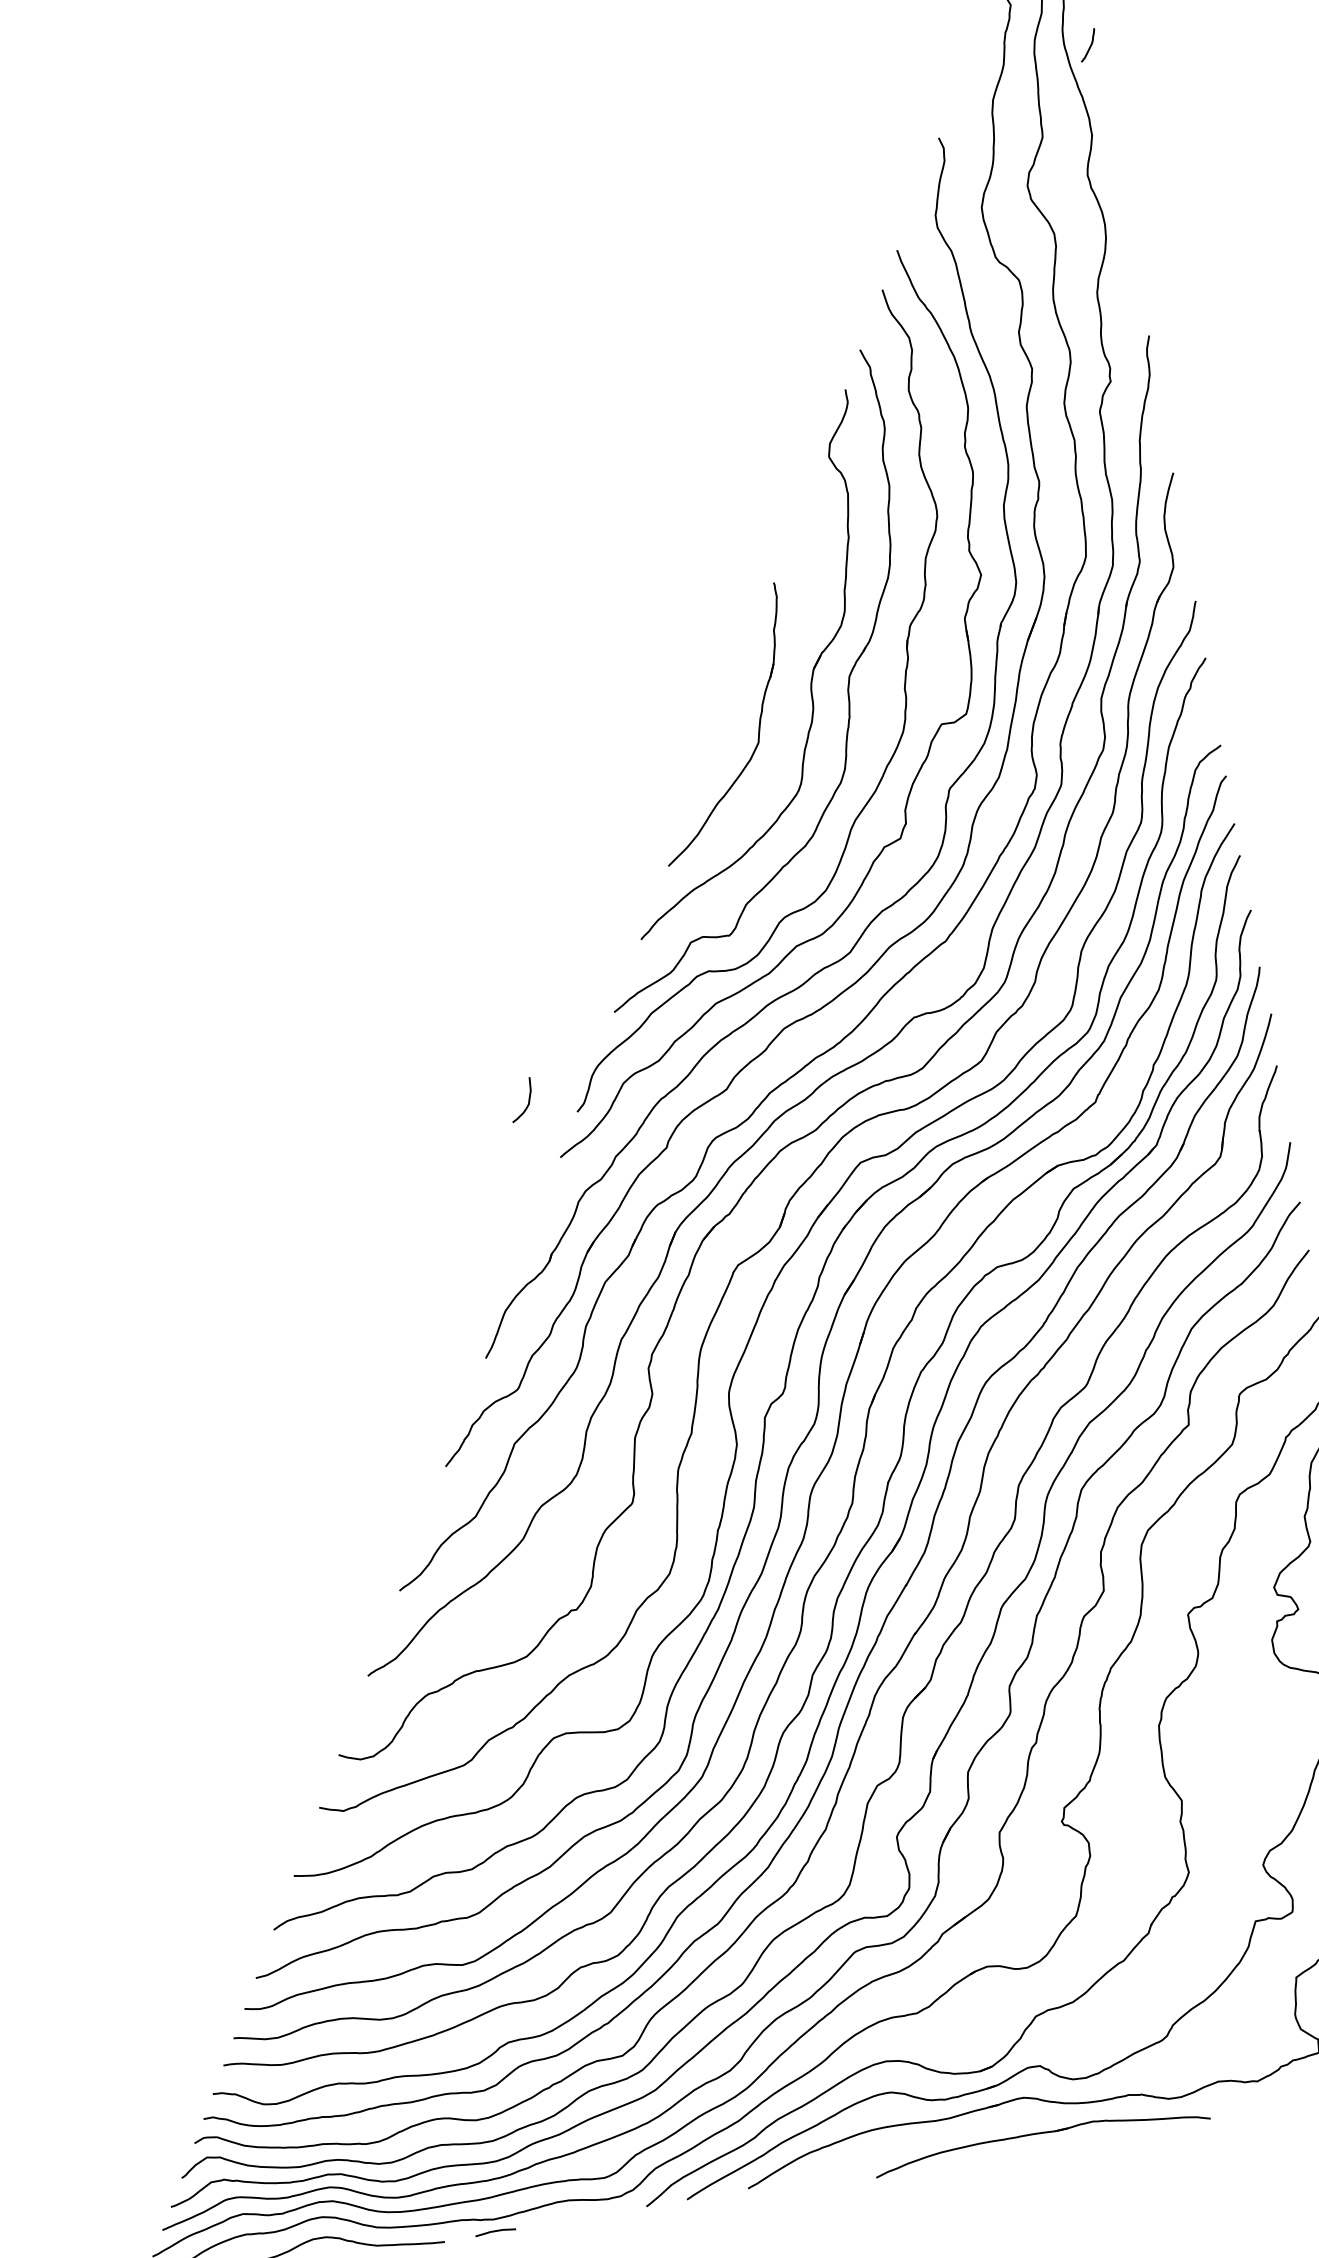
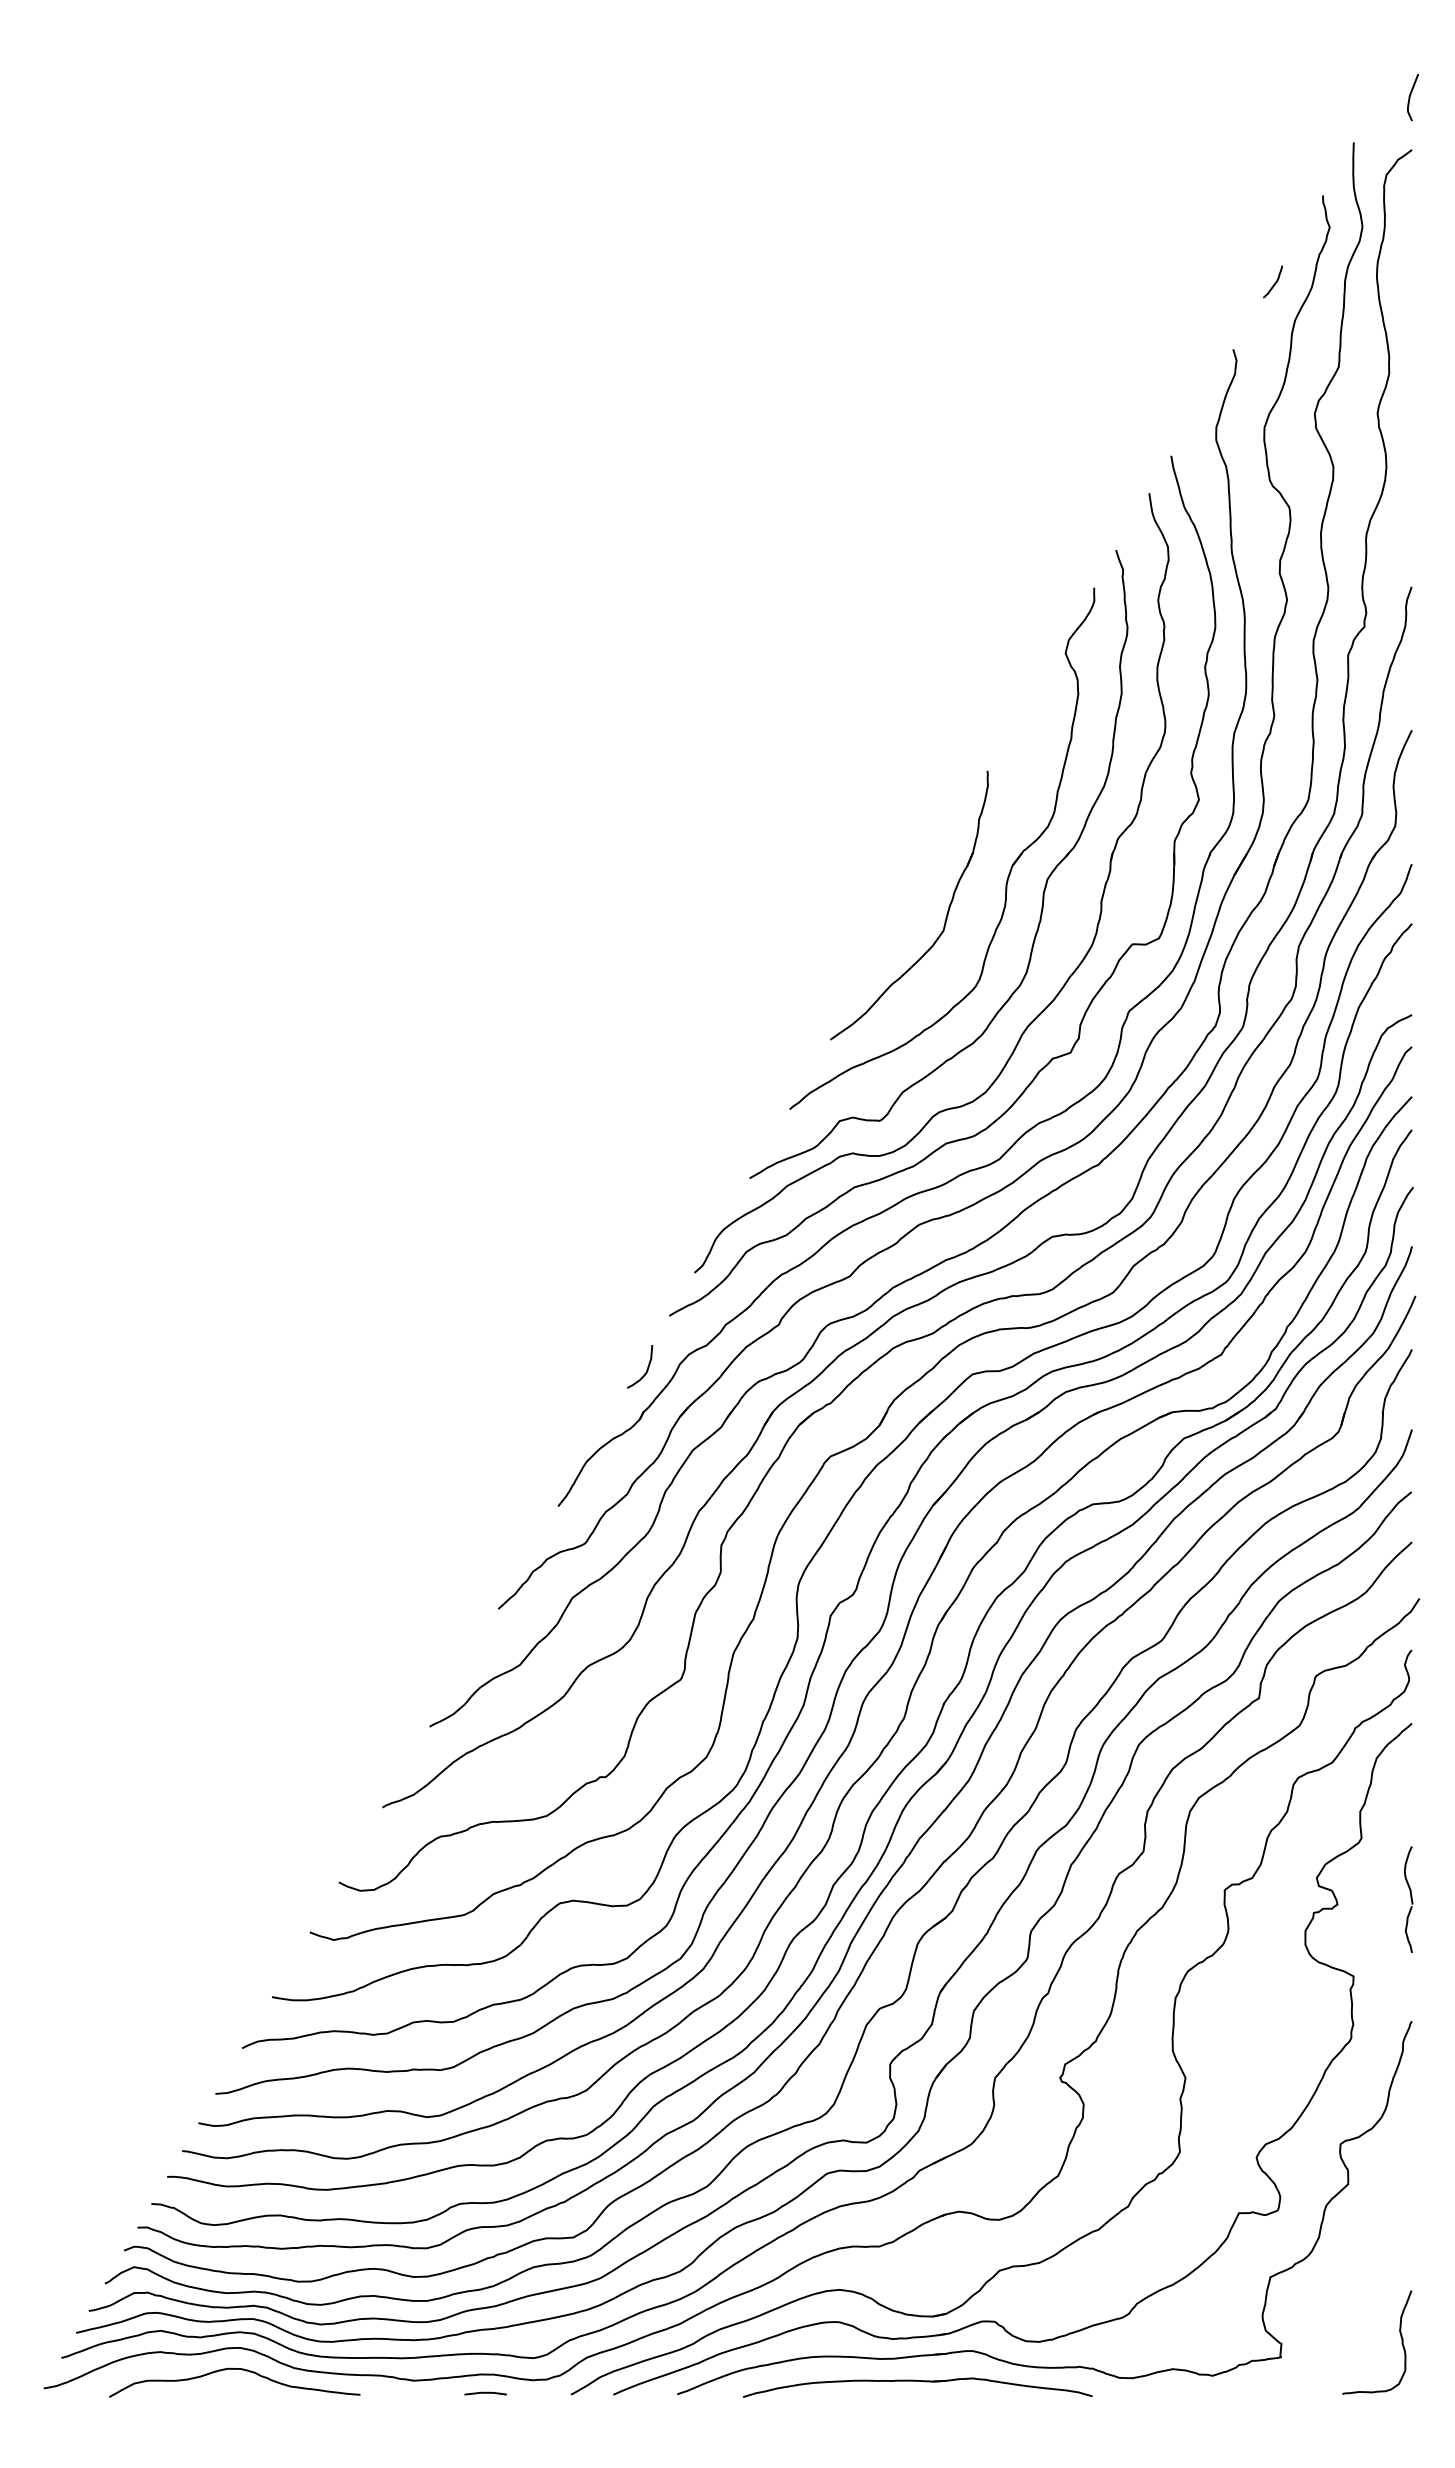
curve: (1089, 45) -> (1274, 282), moved
curve: (528, 1101) -> (646, 1369), moved
part: (1041, 2139) -> (917, 2387), moved
curve: (495, 2231) -> (485, 2393), moved

